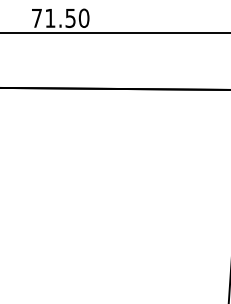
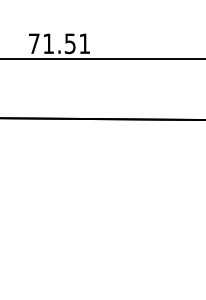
text: (83, 17) -> (84, 42), 71.50 -> 71.51

